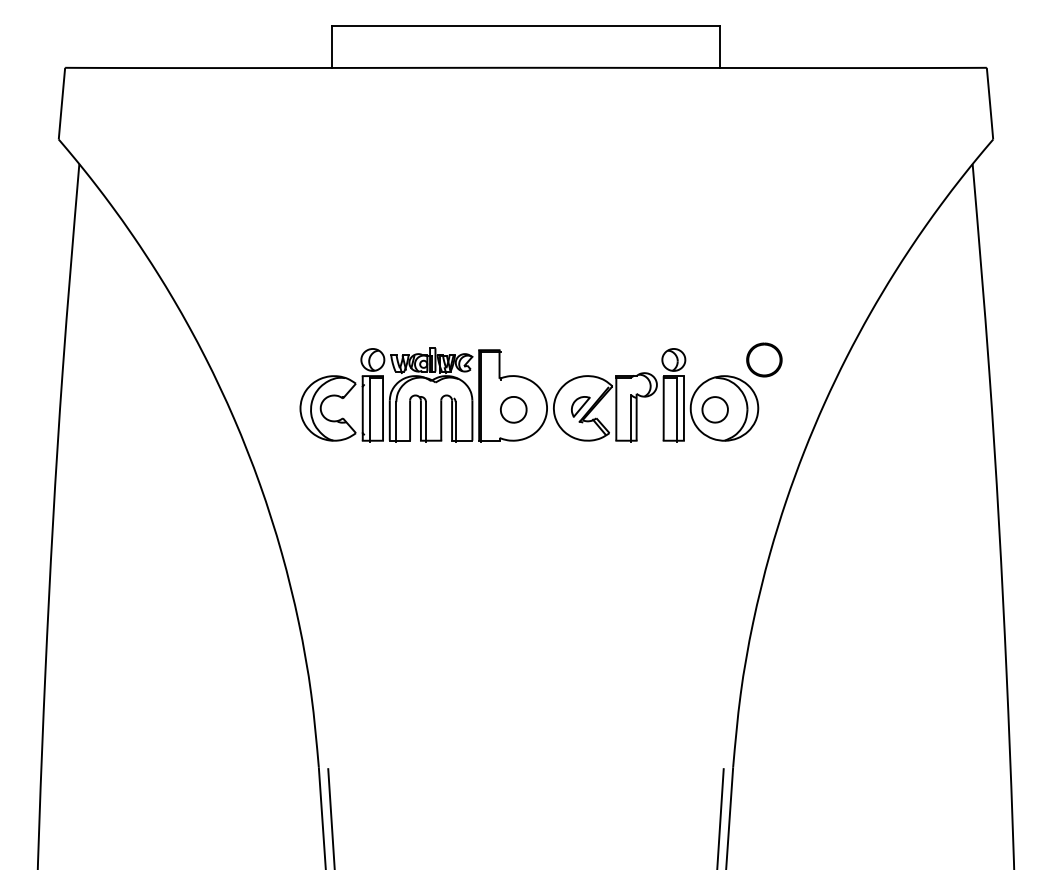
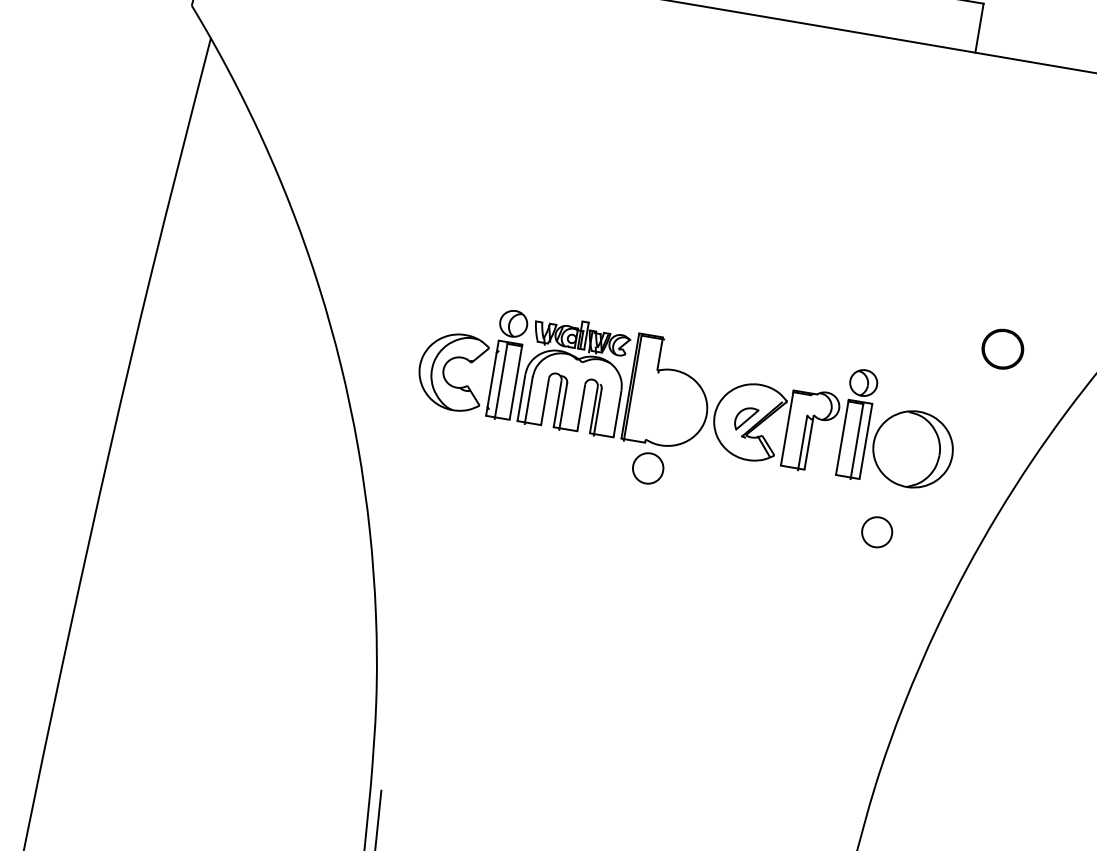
part: (764, 359) -> (1003, 348), moved
part: (513, 409) -> (647, 468), moved
part: (714, 409) -> (876, 531), moved

